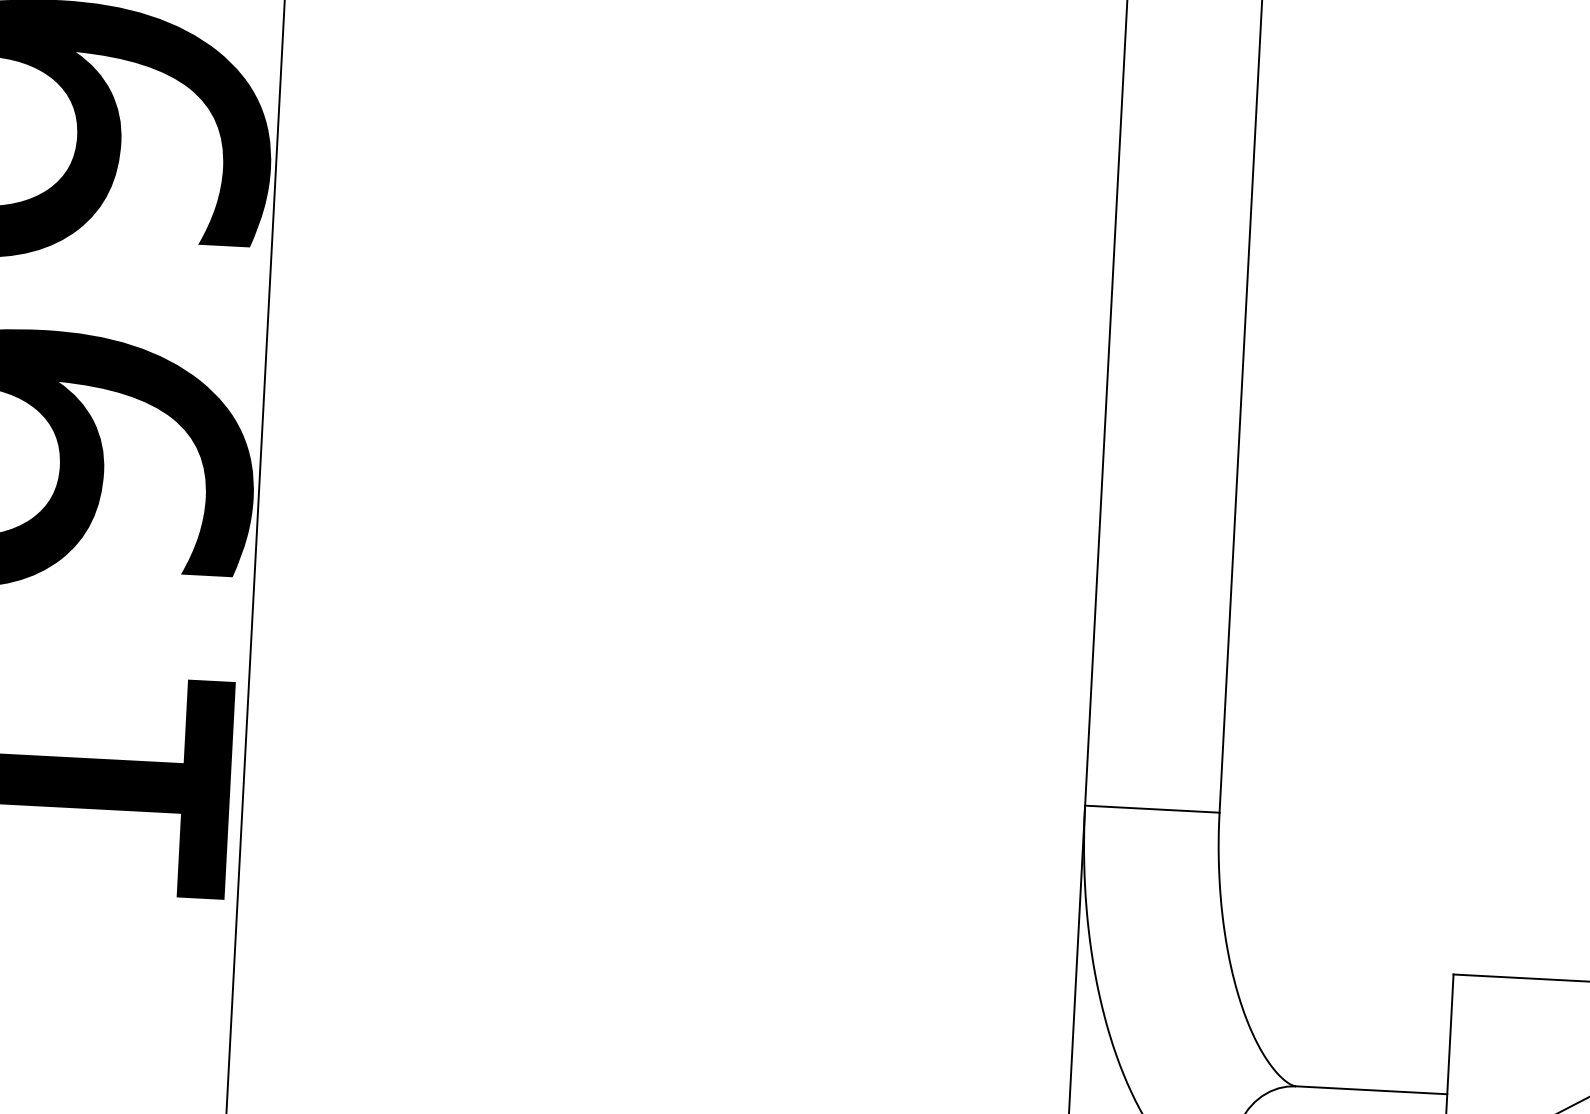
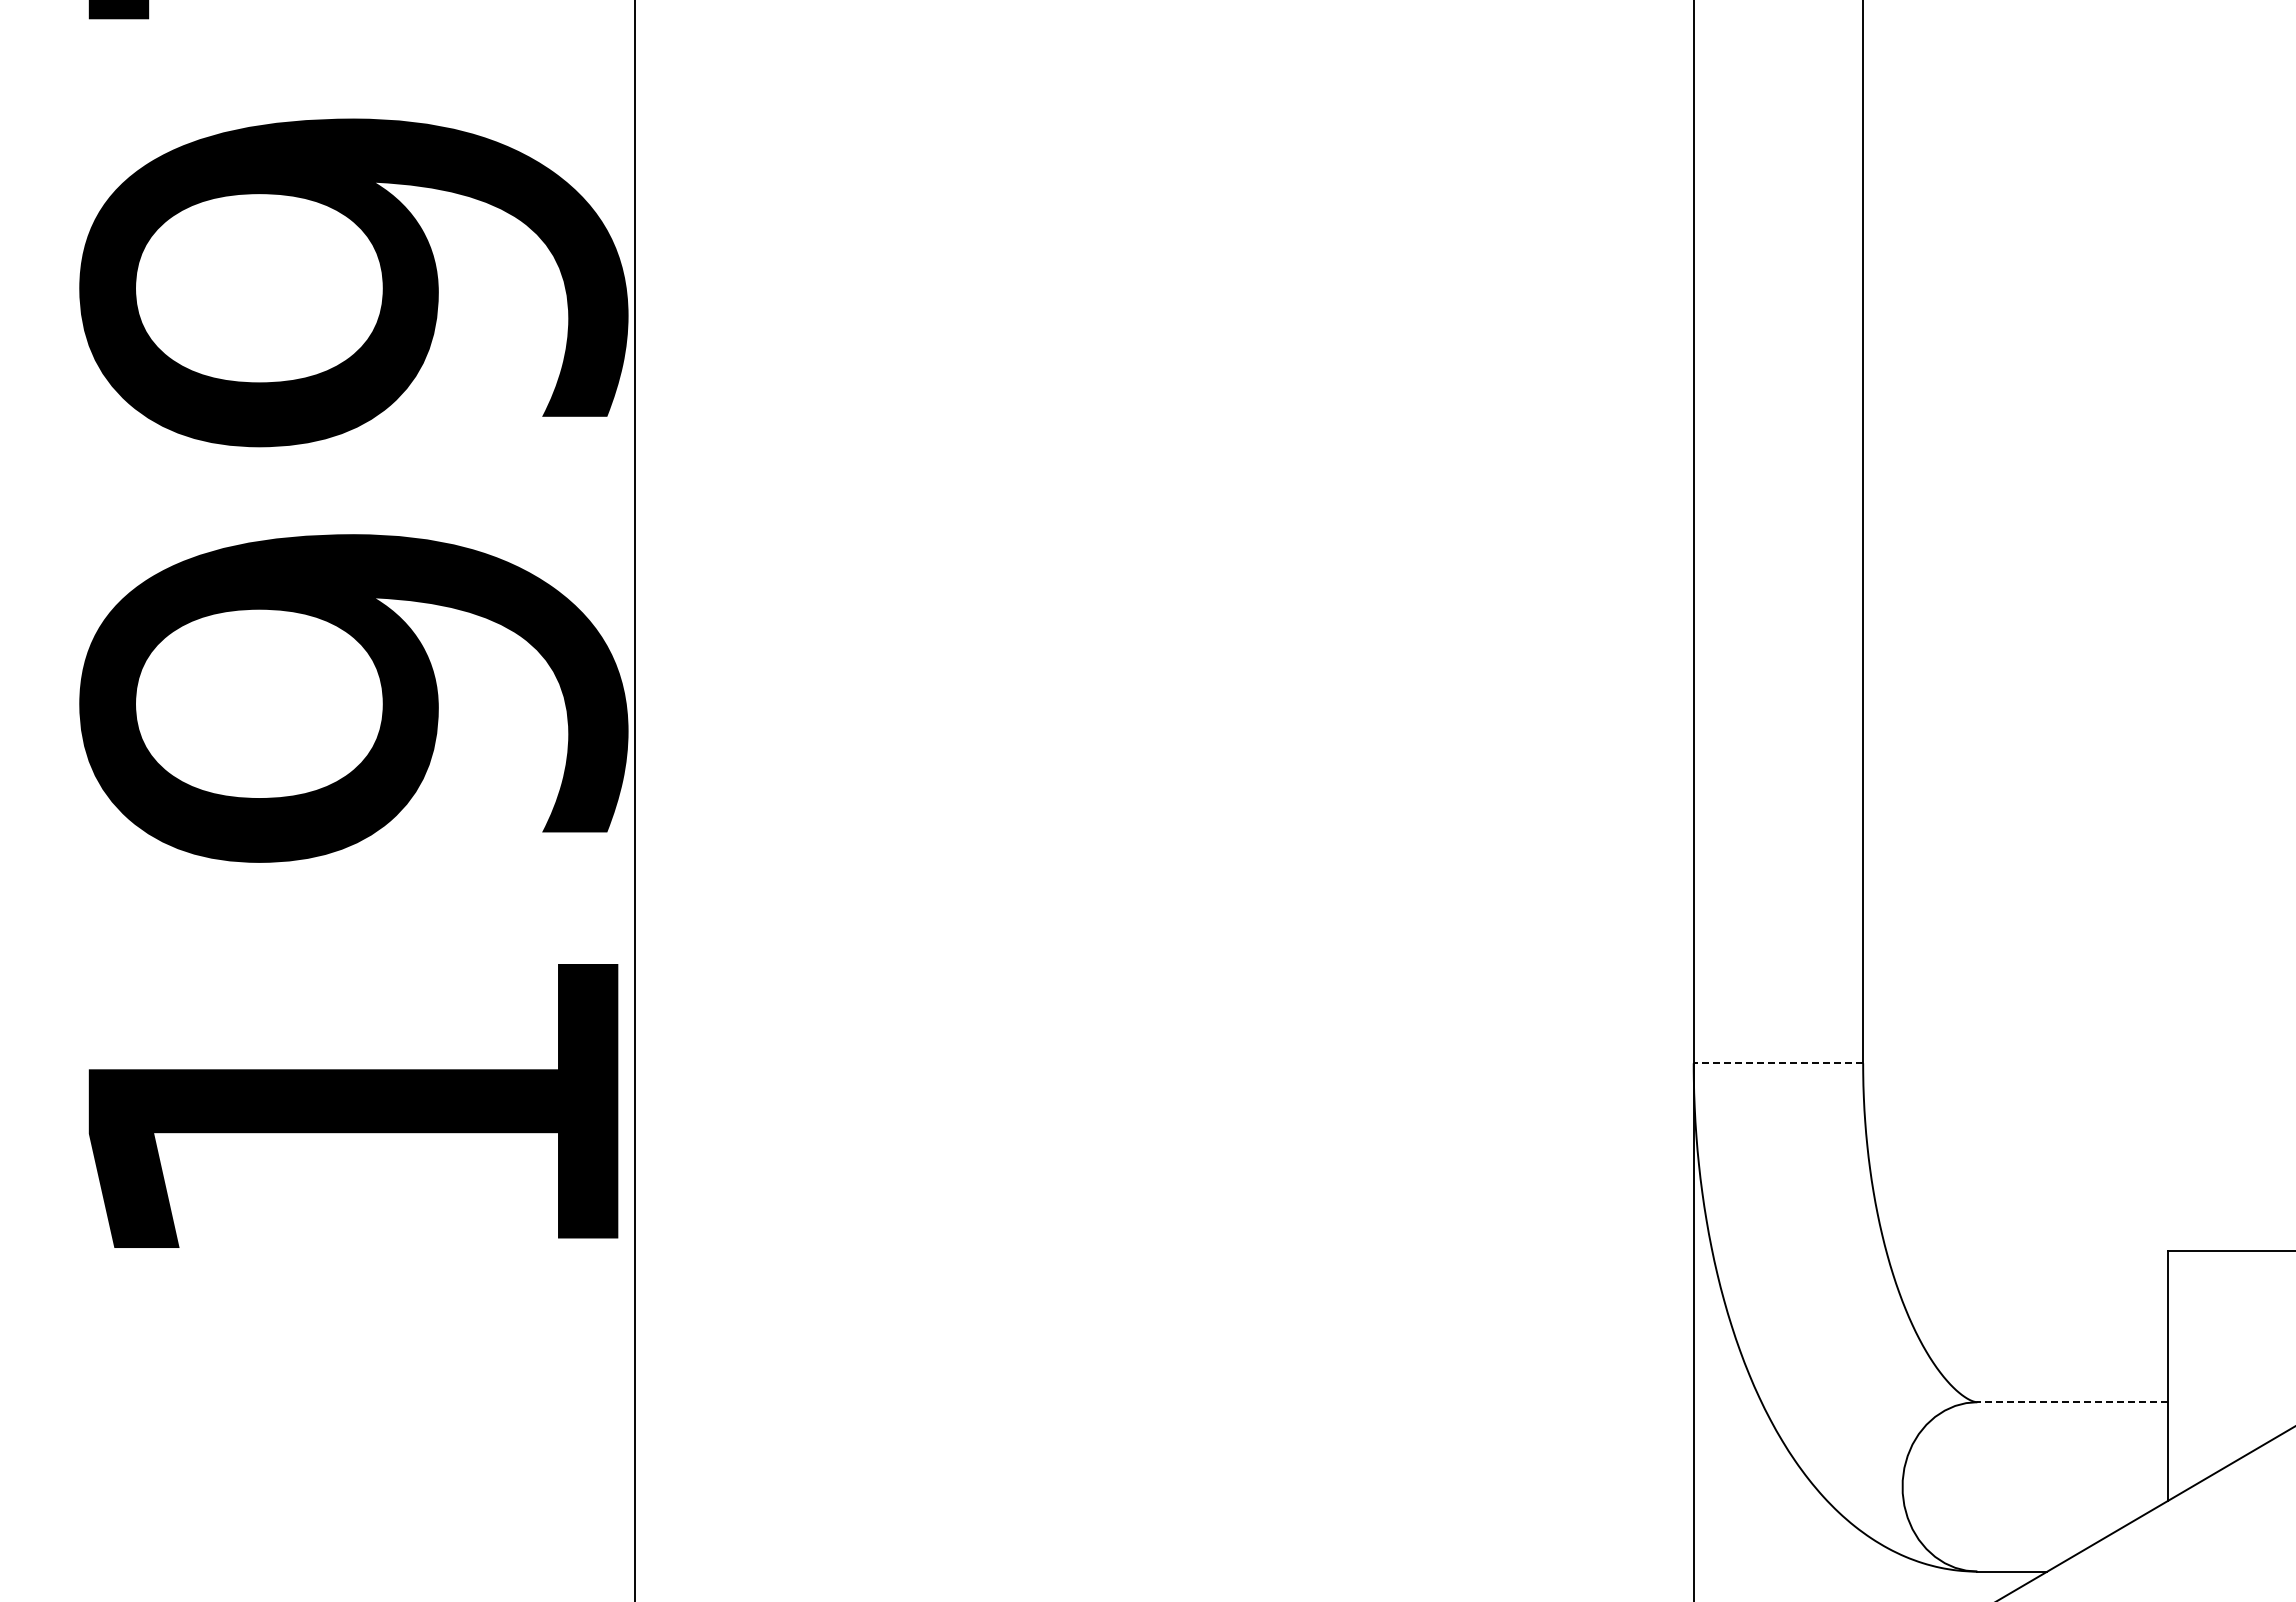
line: (1152, 809) -> (1778, 1063), solid -> dashed
line: (1371, 1090) -> (2072, 1402), solid -> dashed

